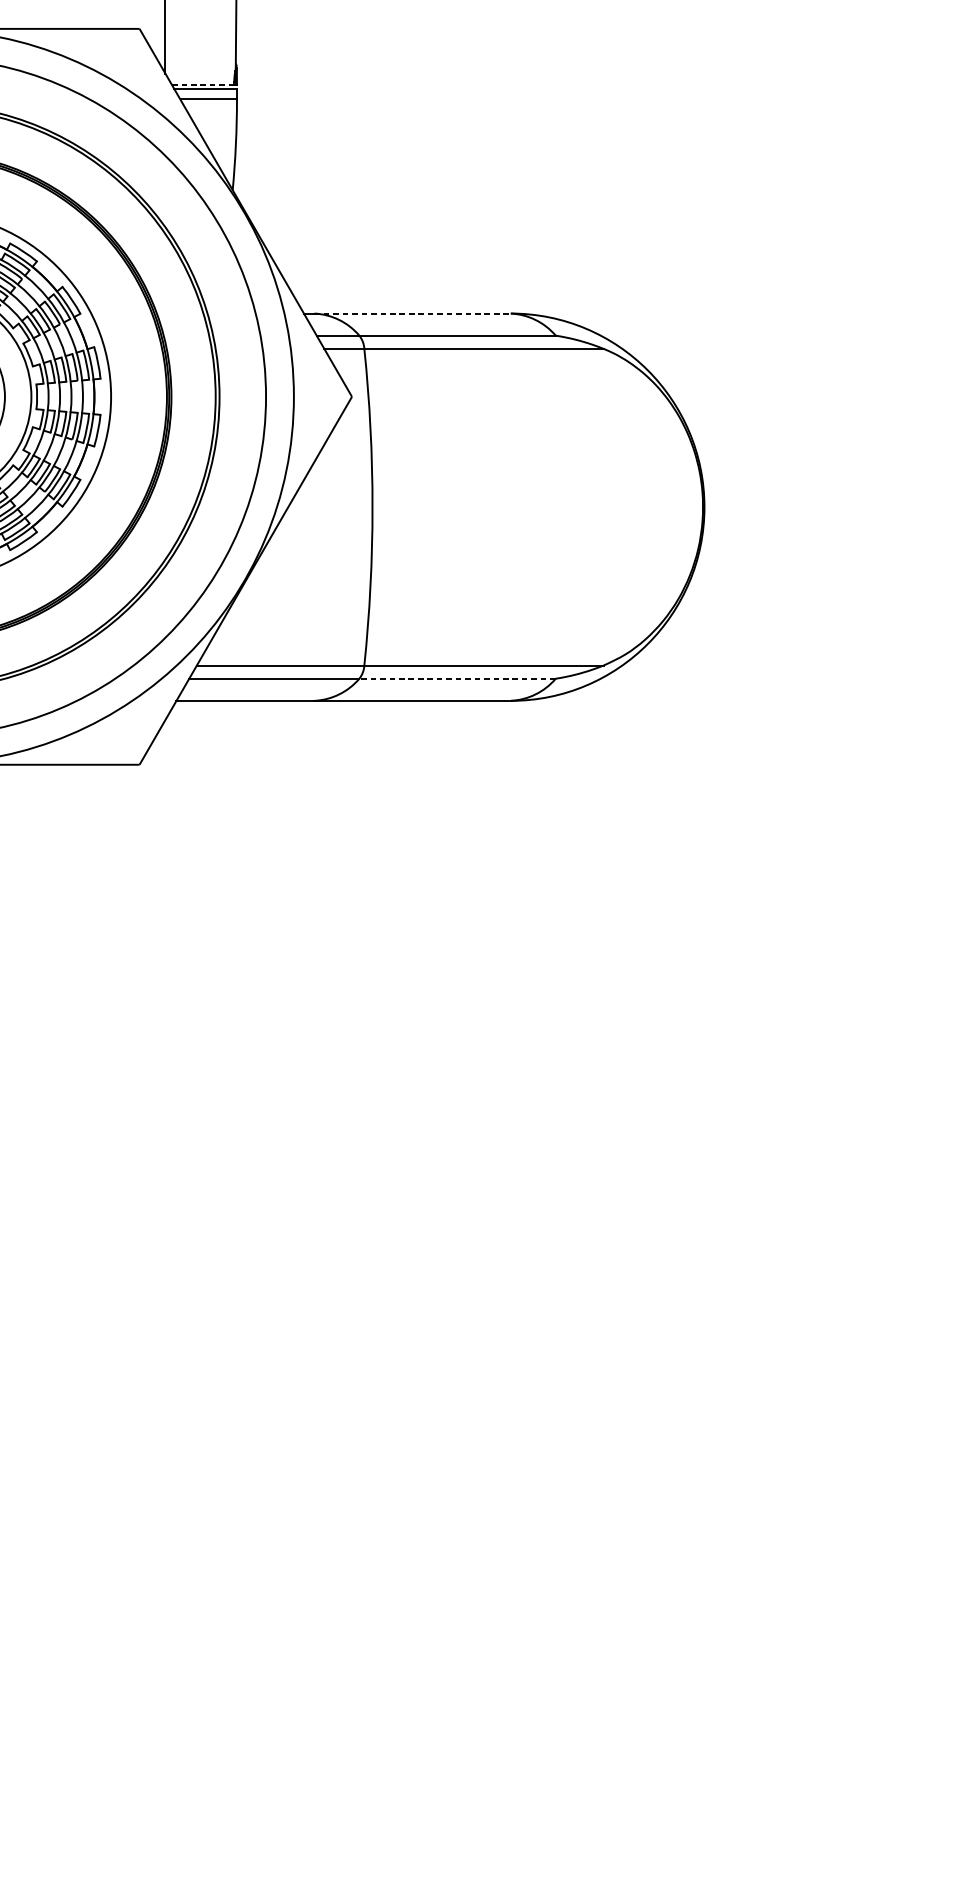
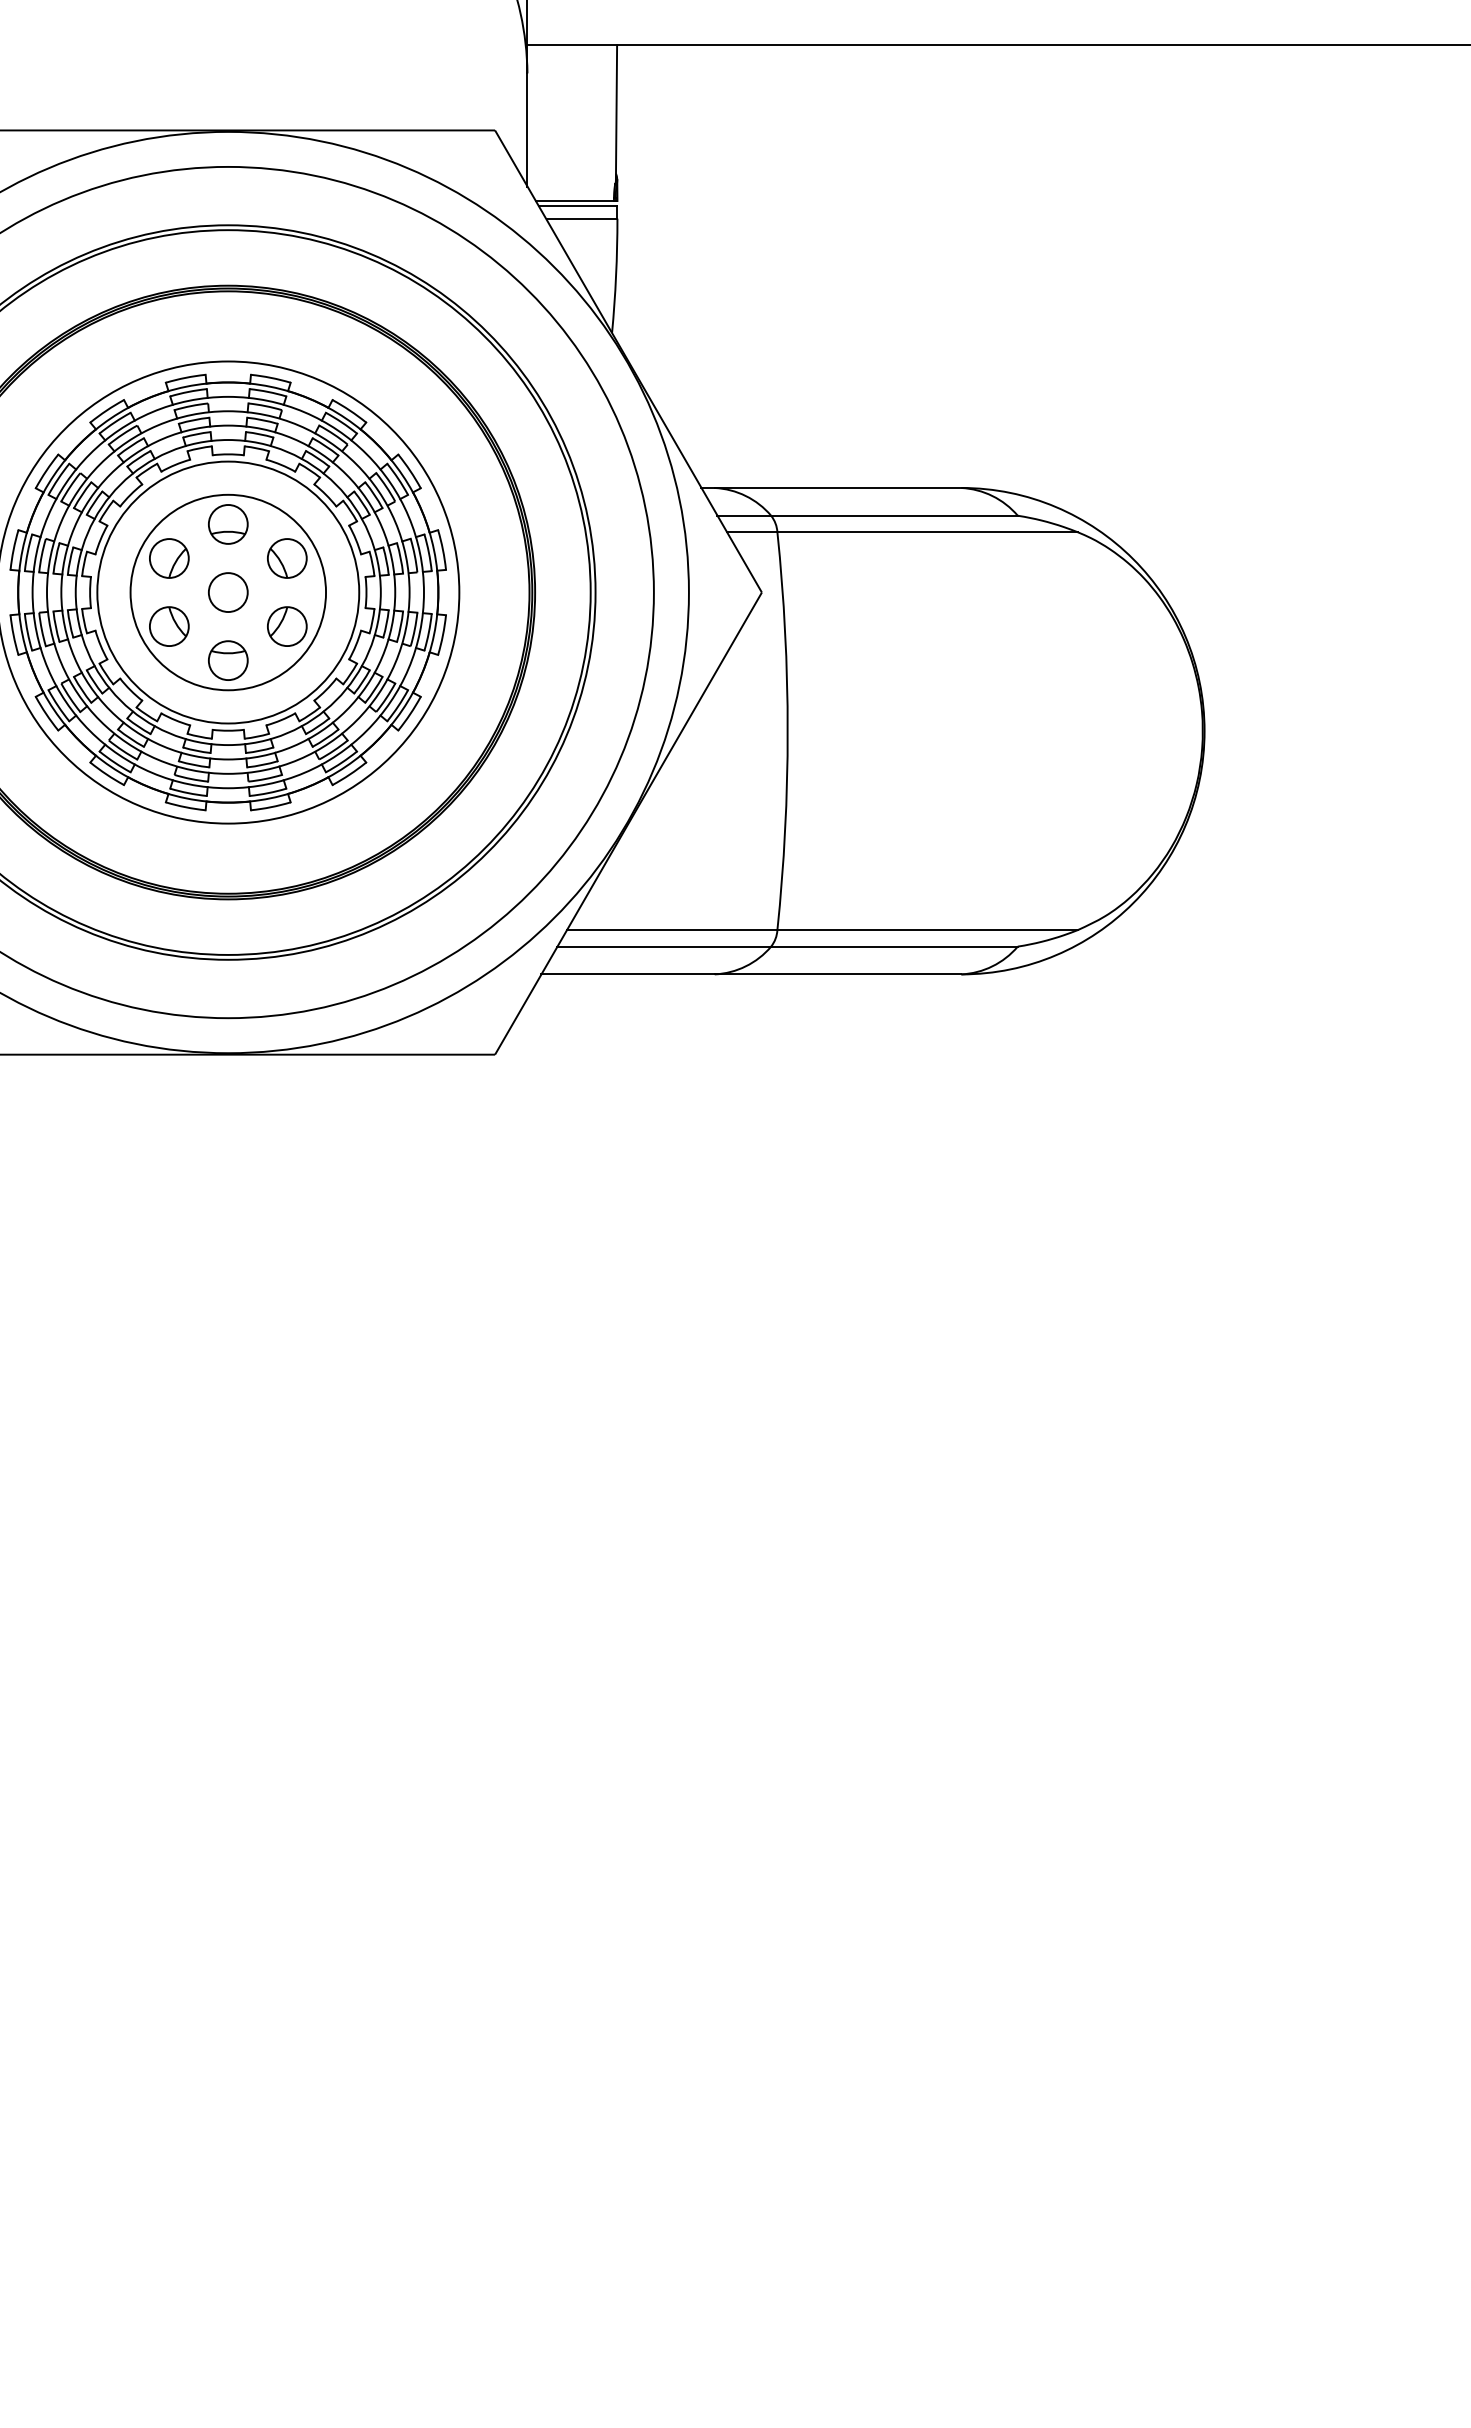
line: (203, 84) -> (575, 200), dashed -> solid
line: (412, 313) -> (838, 487), dashed -> solid
line: (456, 678) -> (893, 946), dashed -> solid

